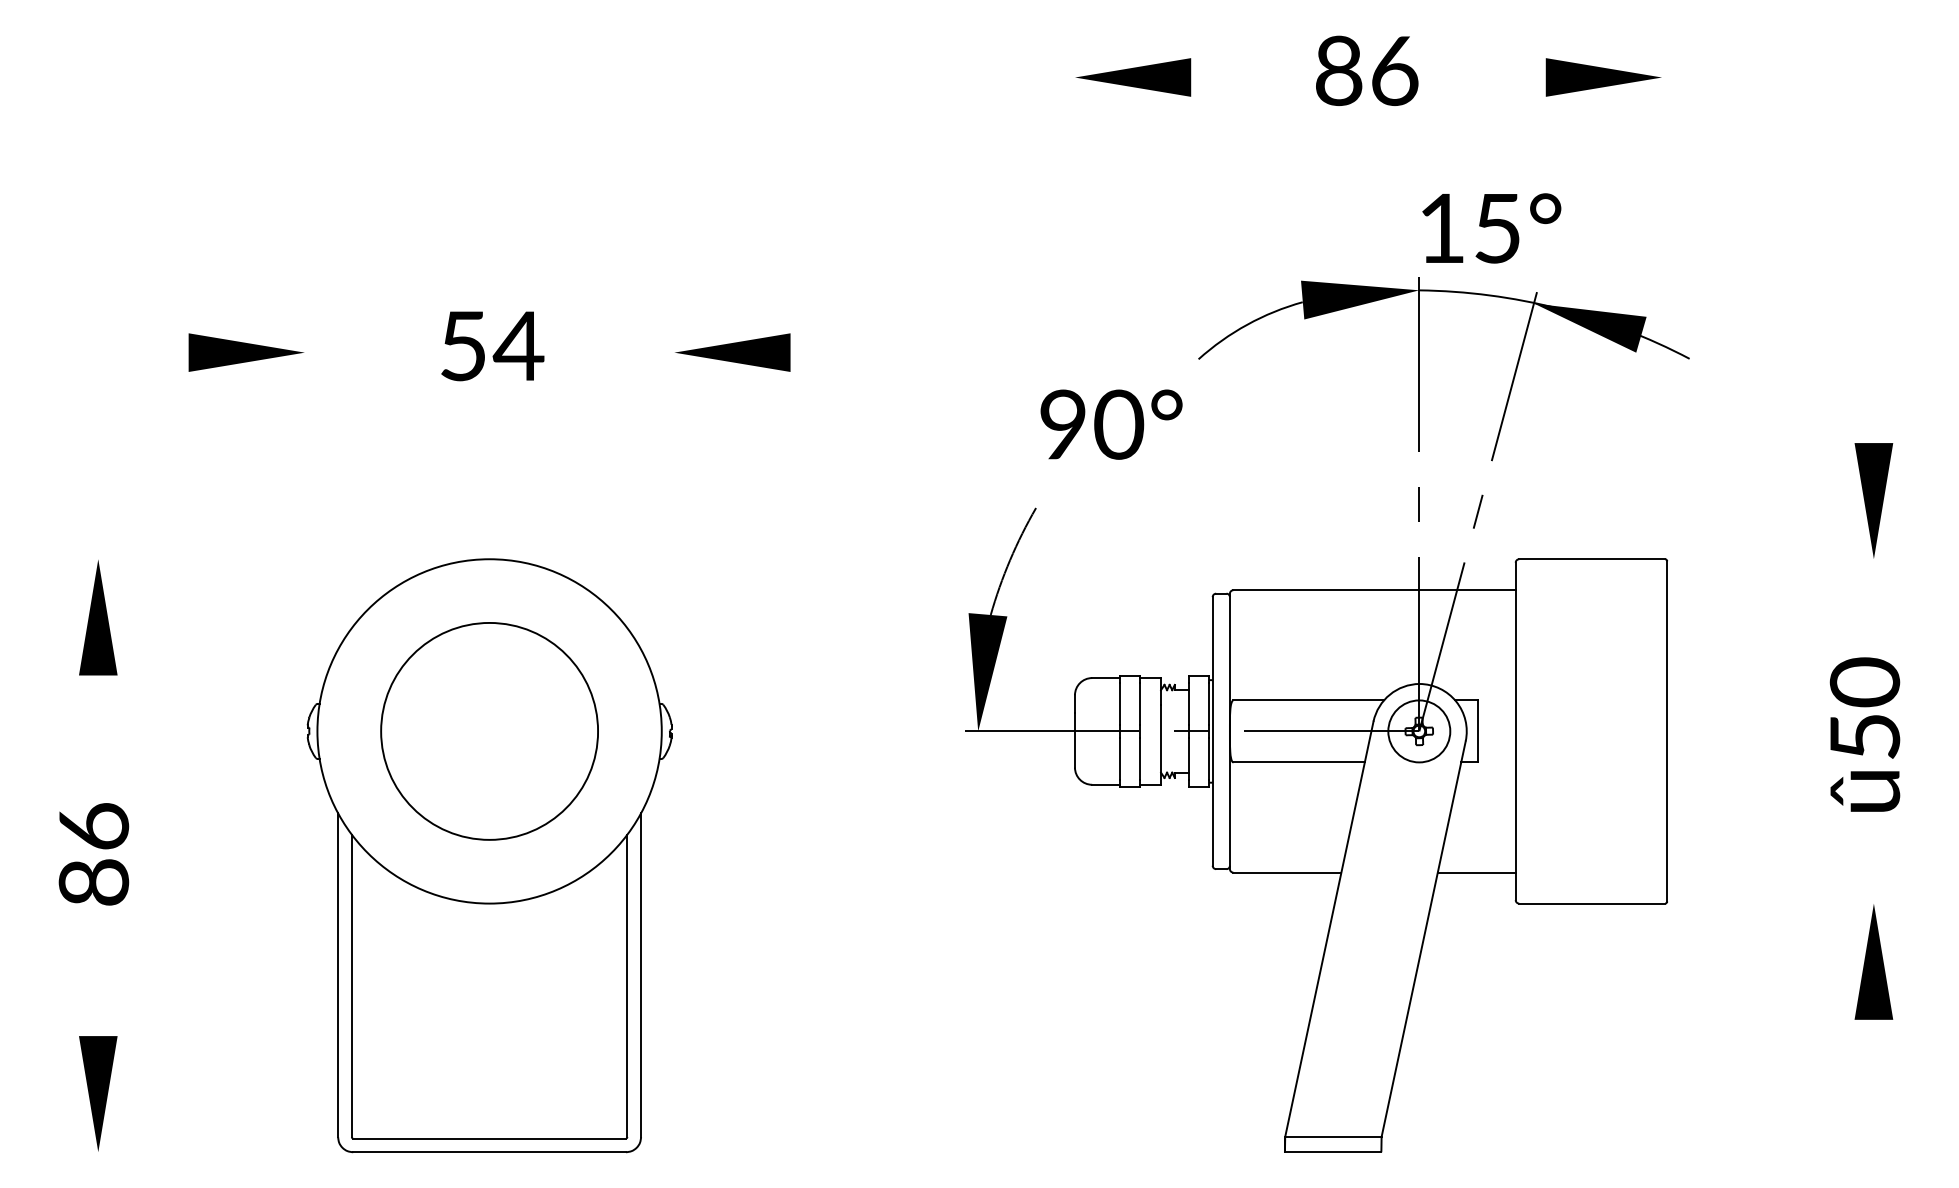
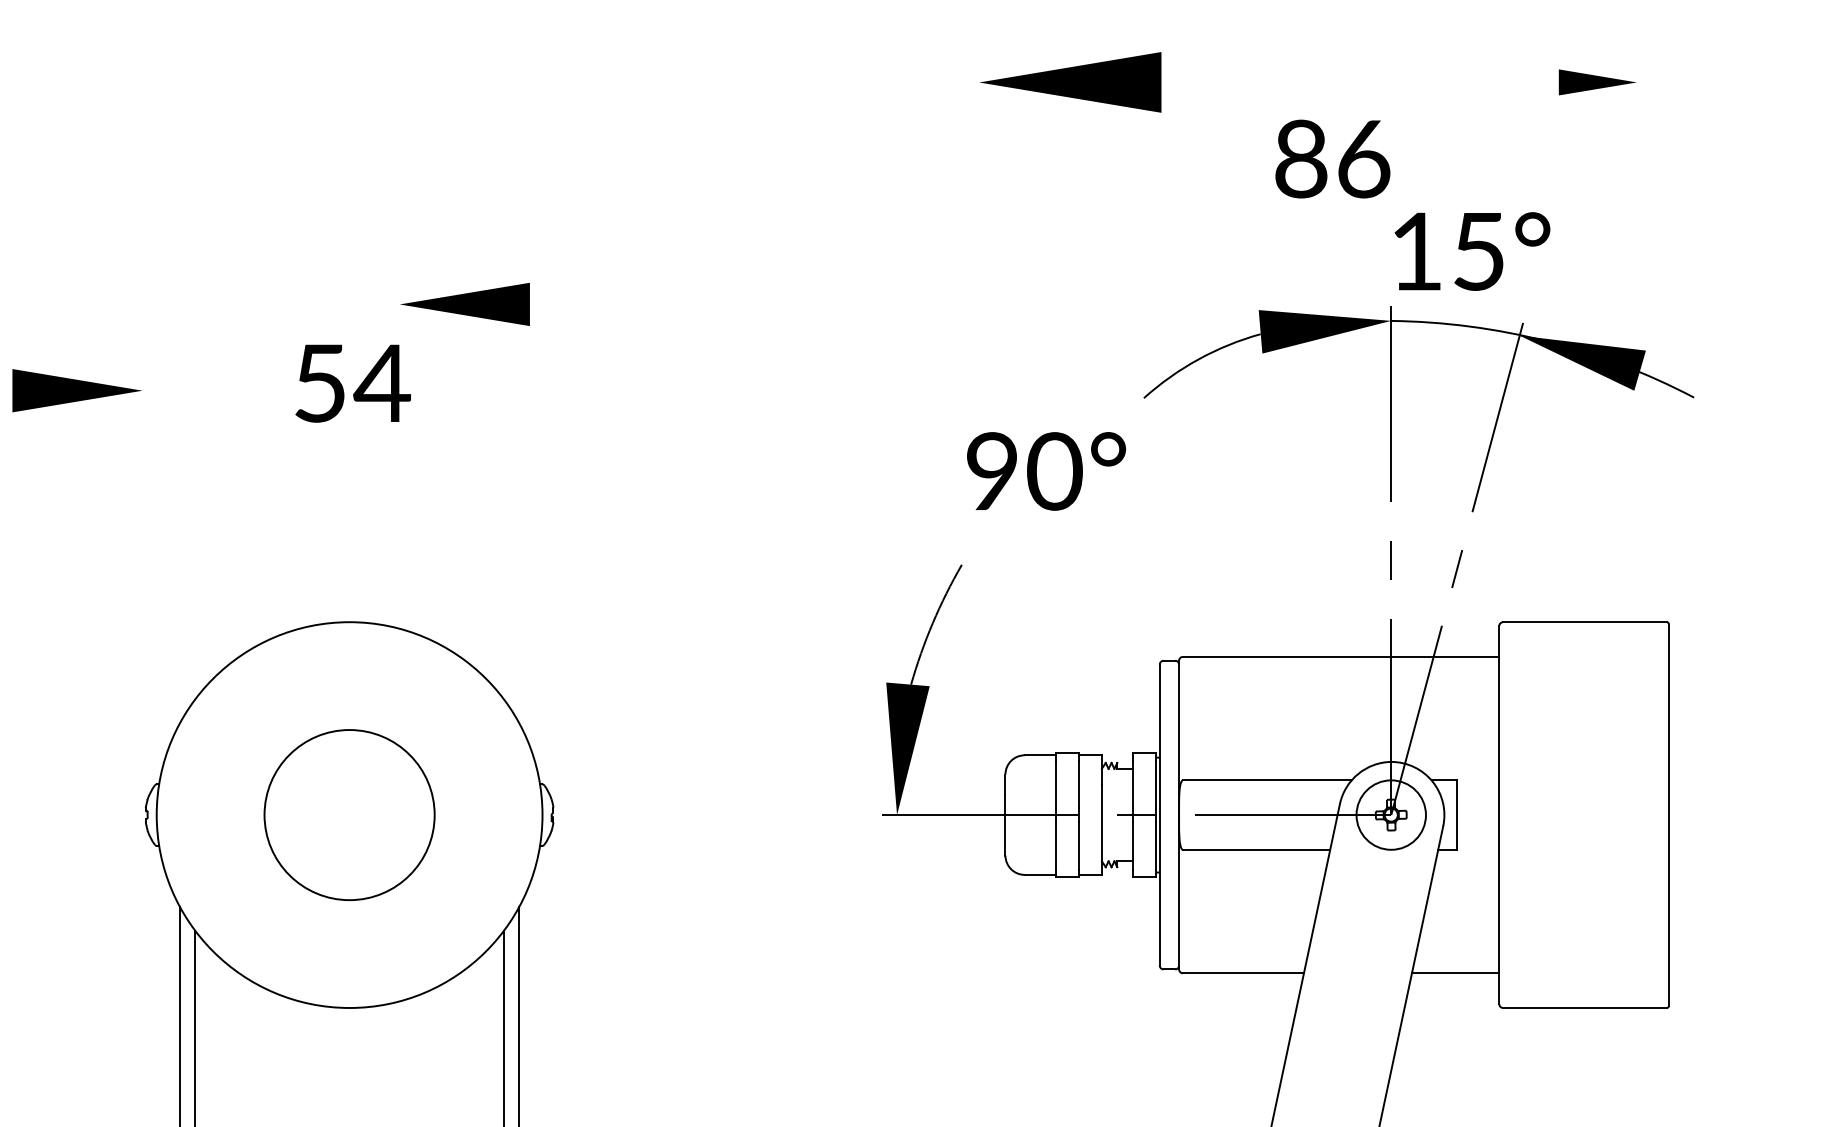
text: (1367, 70) -> (1333, 158), moved
part: (1133, 77) -> (1071, 82), size x1.4
part: (1603, 77) -> (1597, 82), size x0.6
part: (732, 352) -> (464, 304), moved
circle: (489, 730) -> (349, 814), size x0.7

